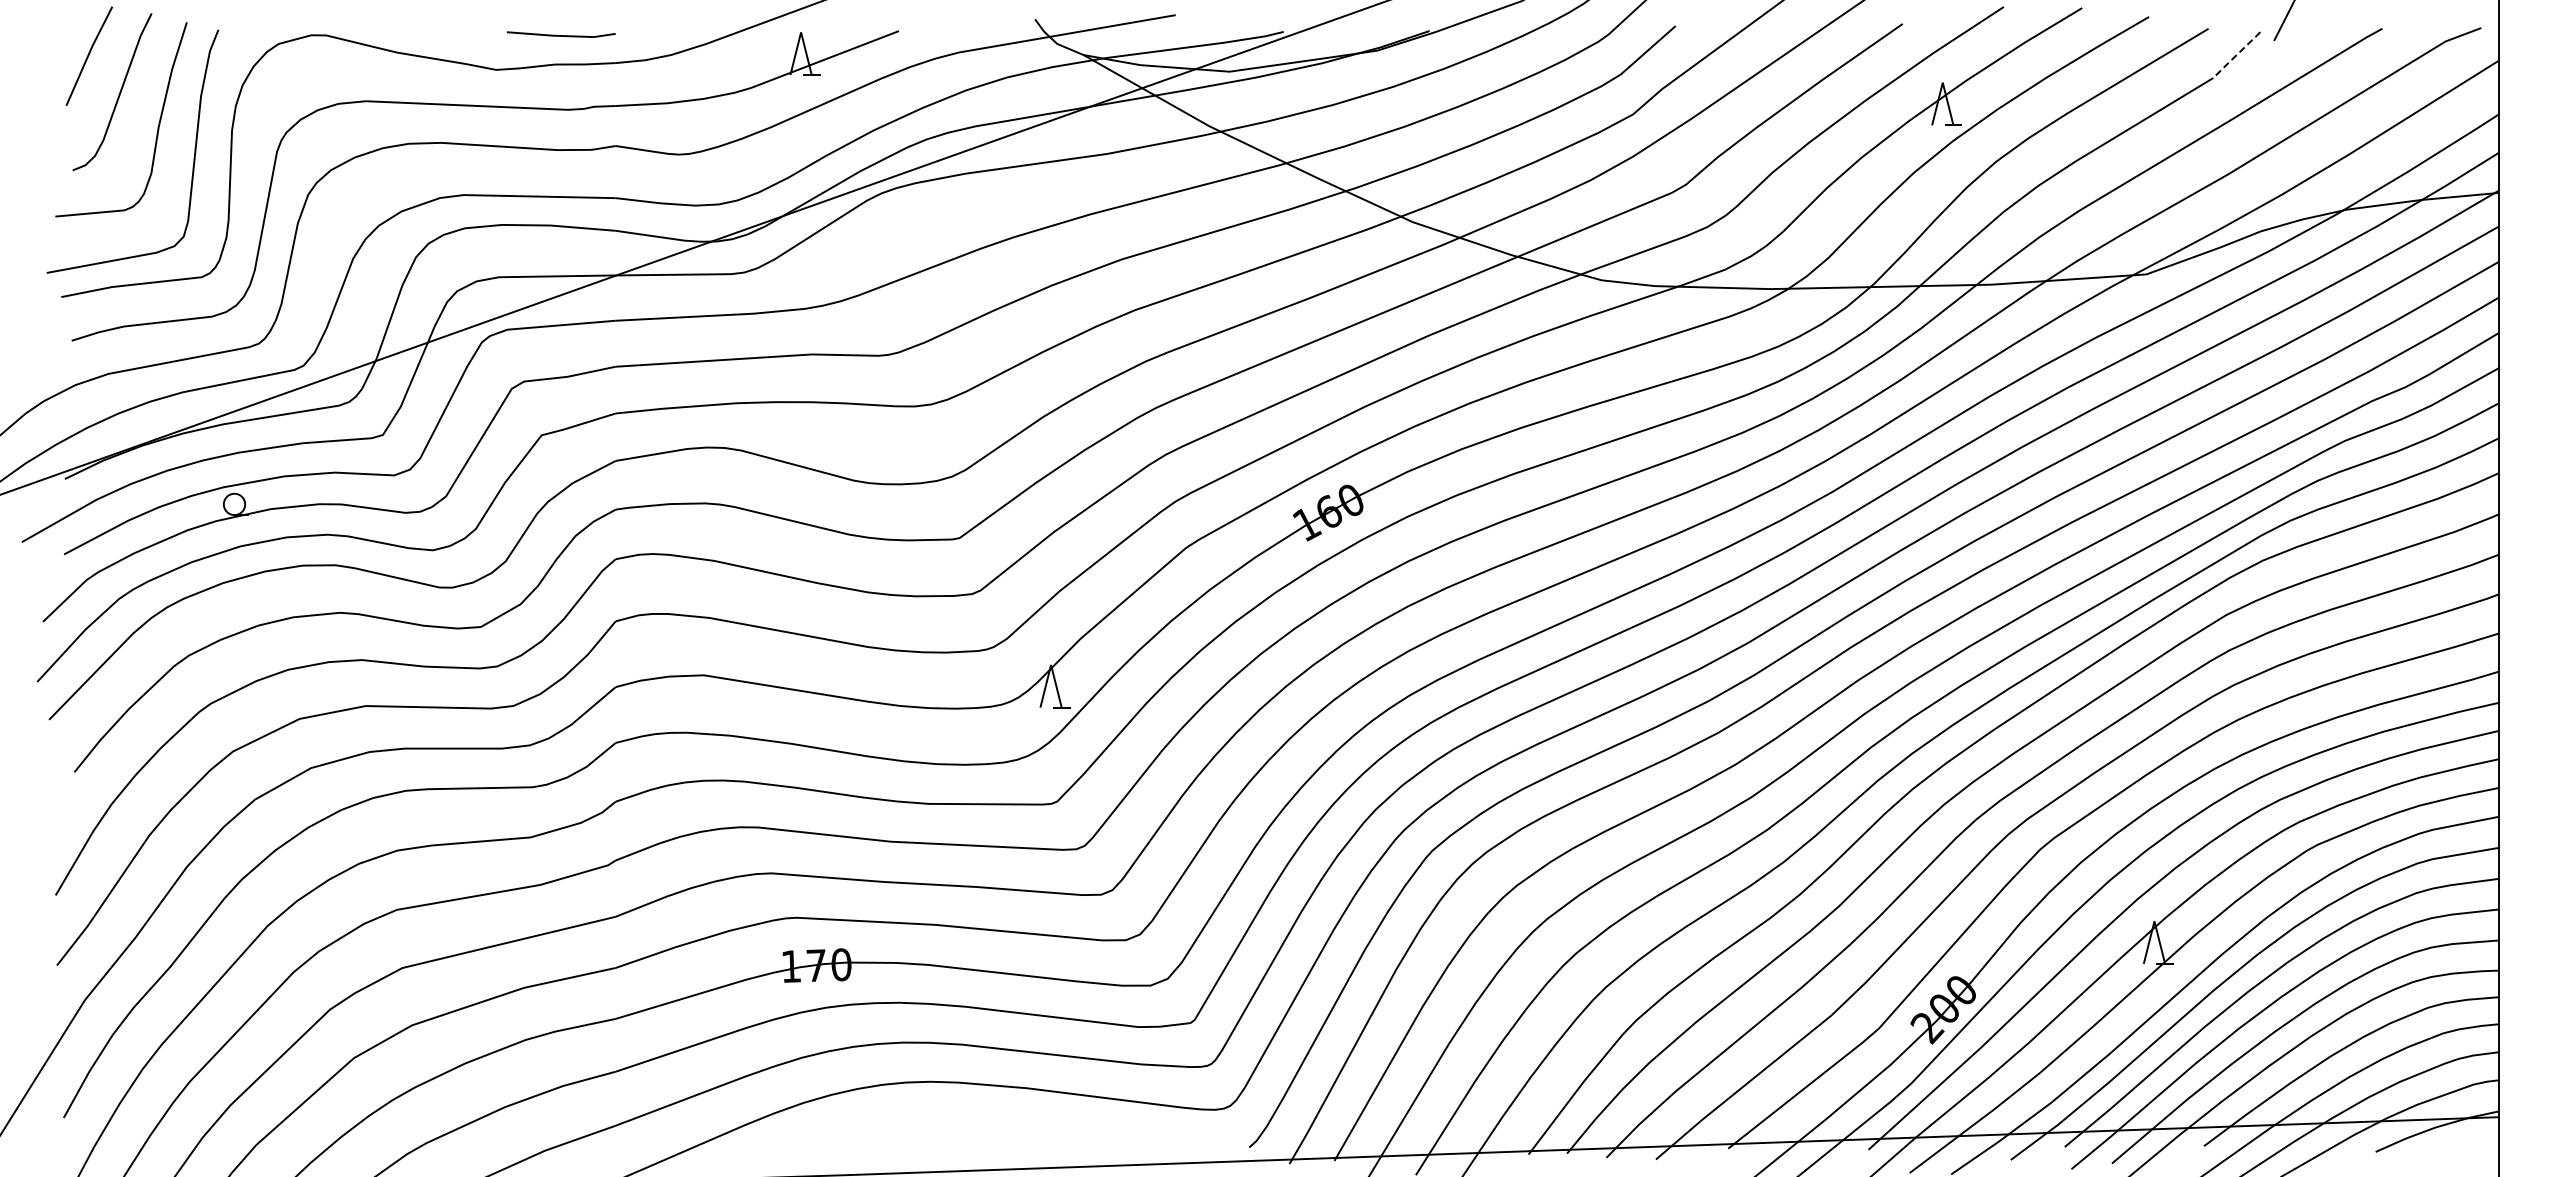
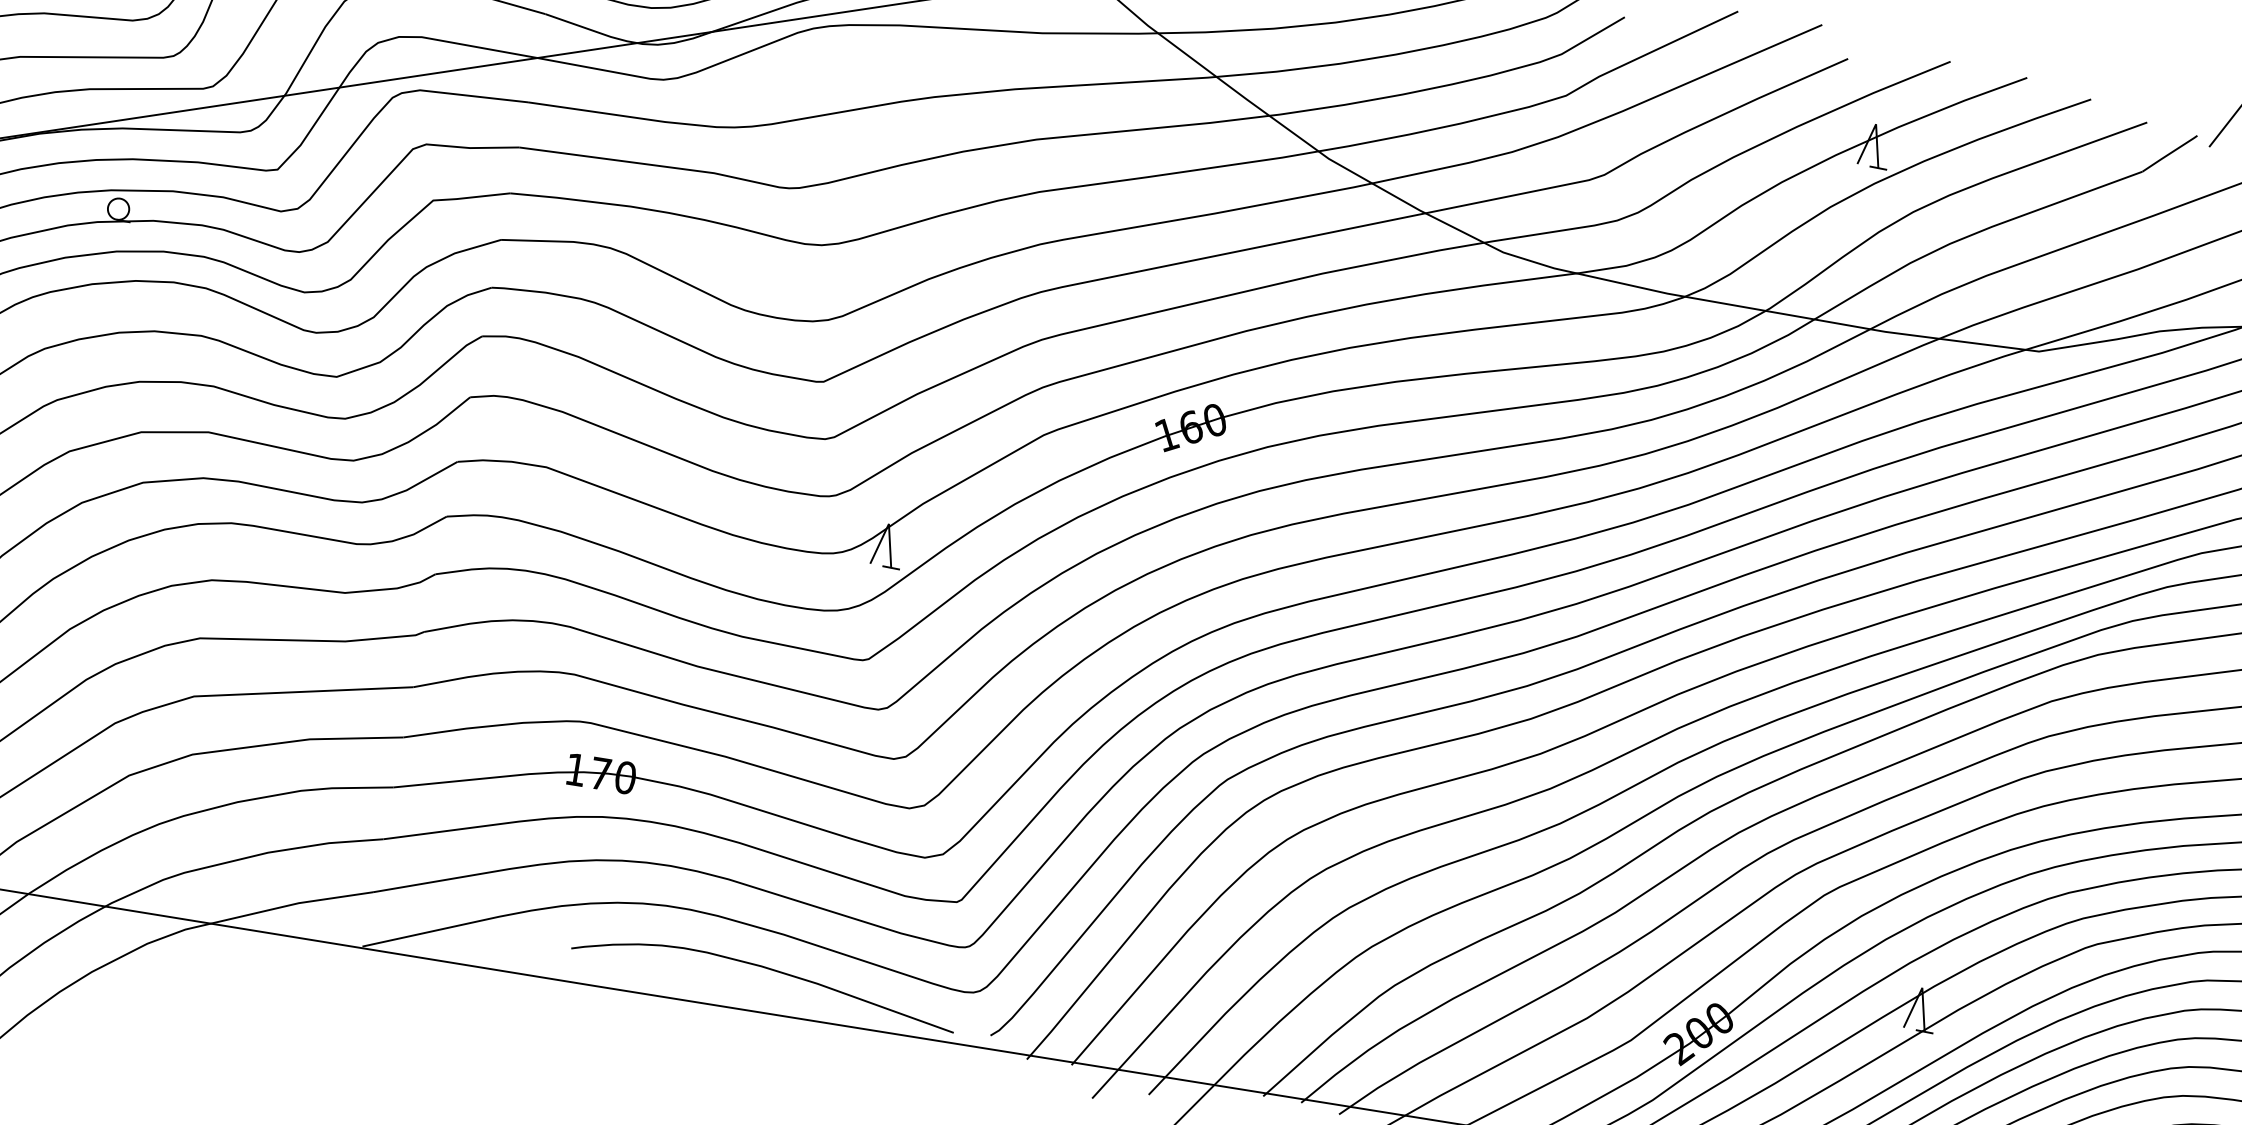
line: (2236, 54) -> (2169, 153), dashed -> solid
curve: (1016, 1125) -> (766, 969), added

